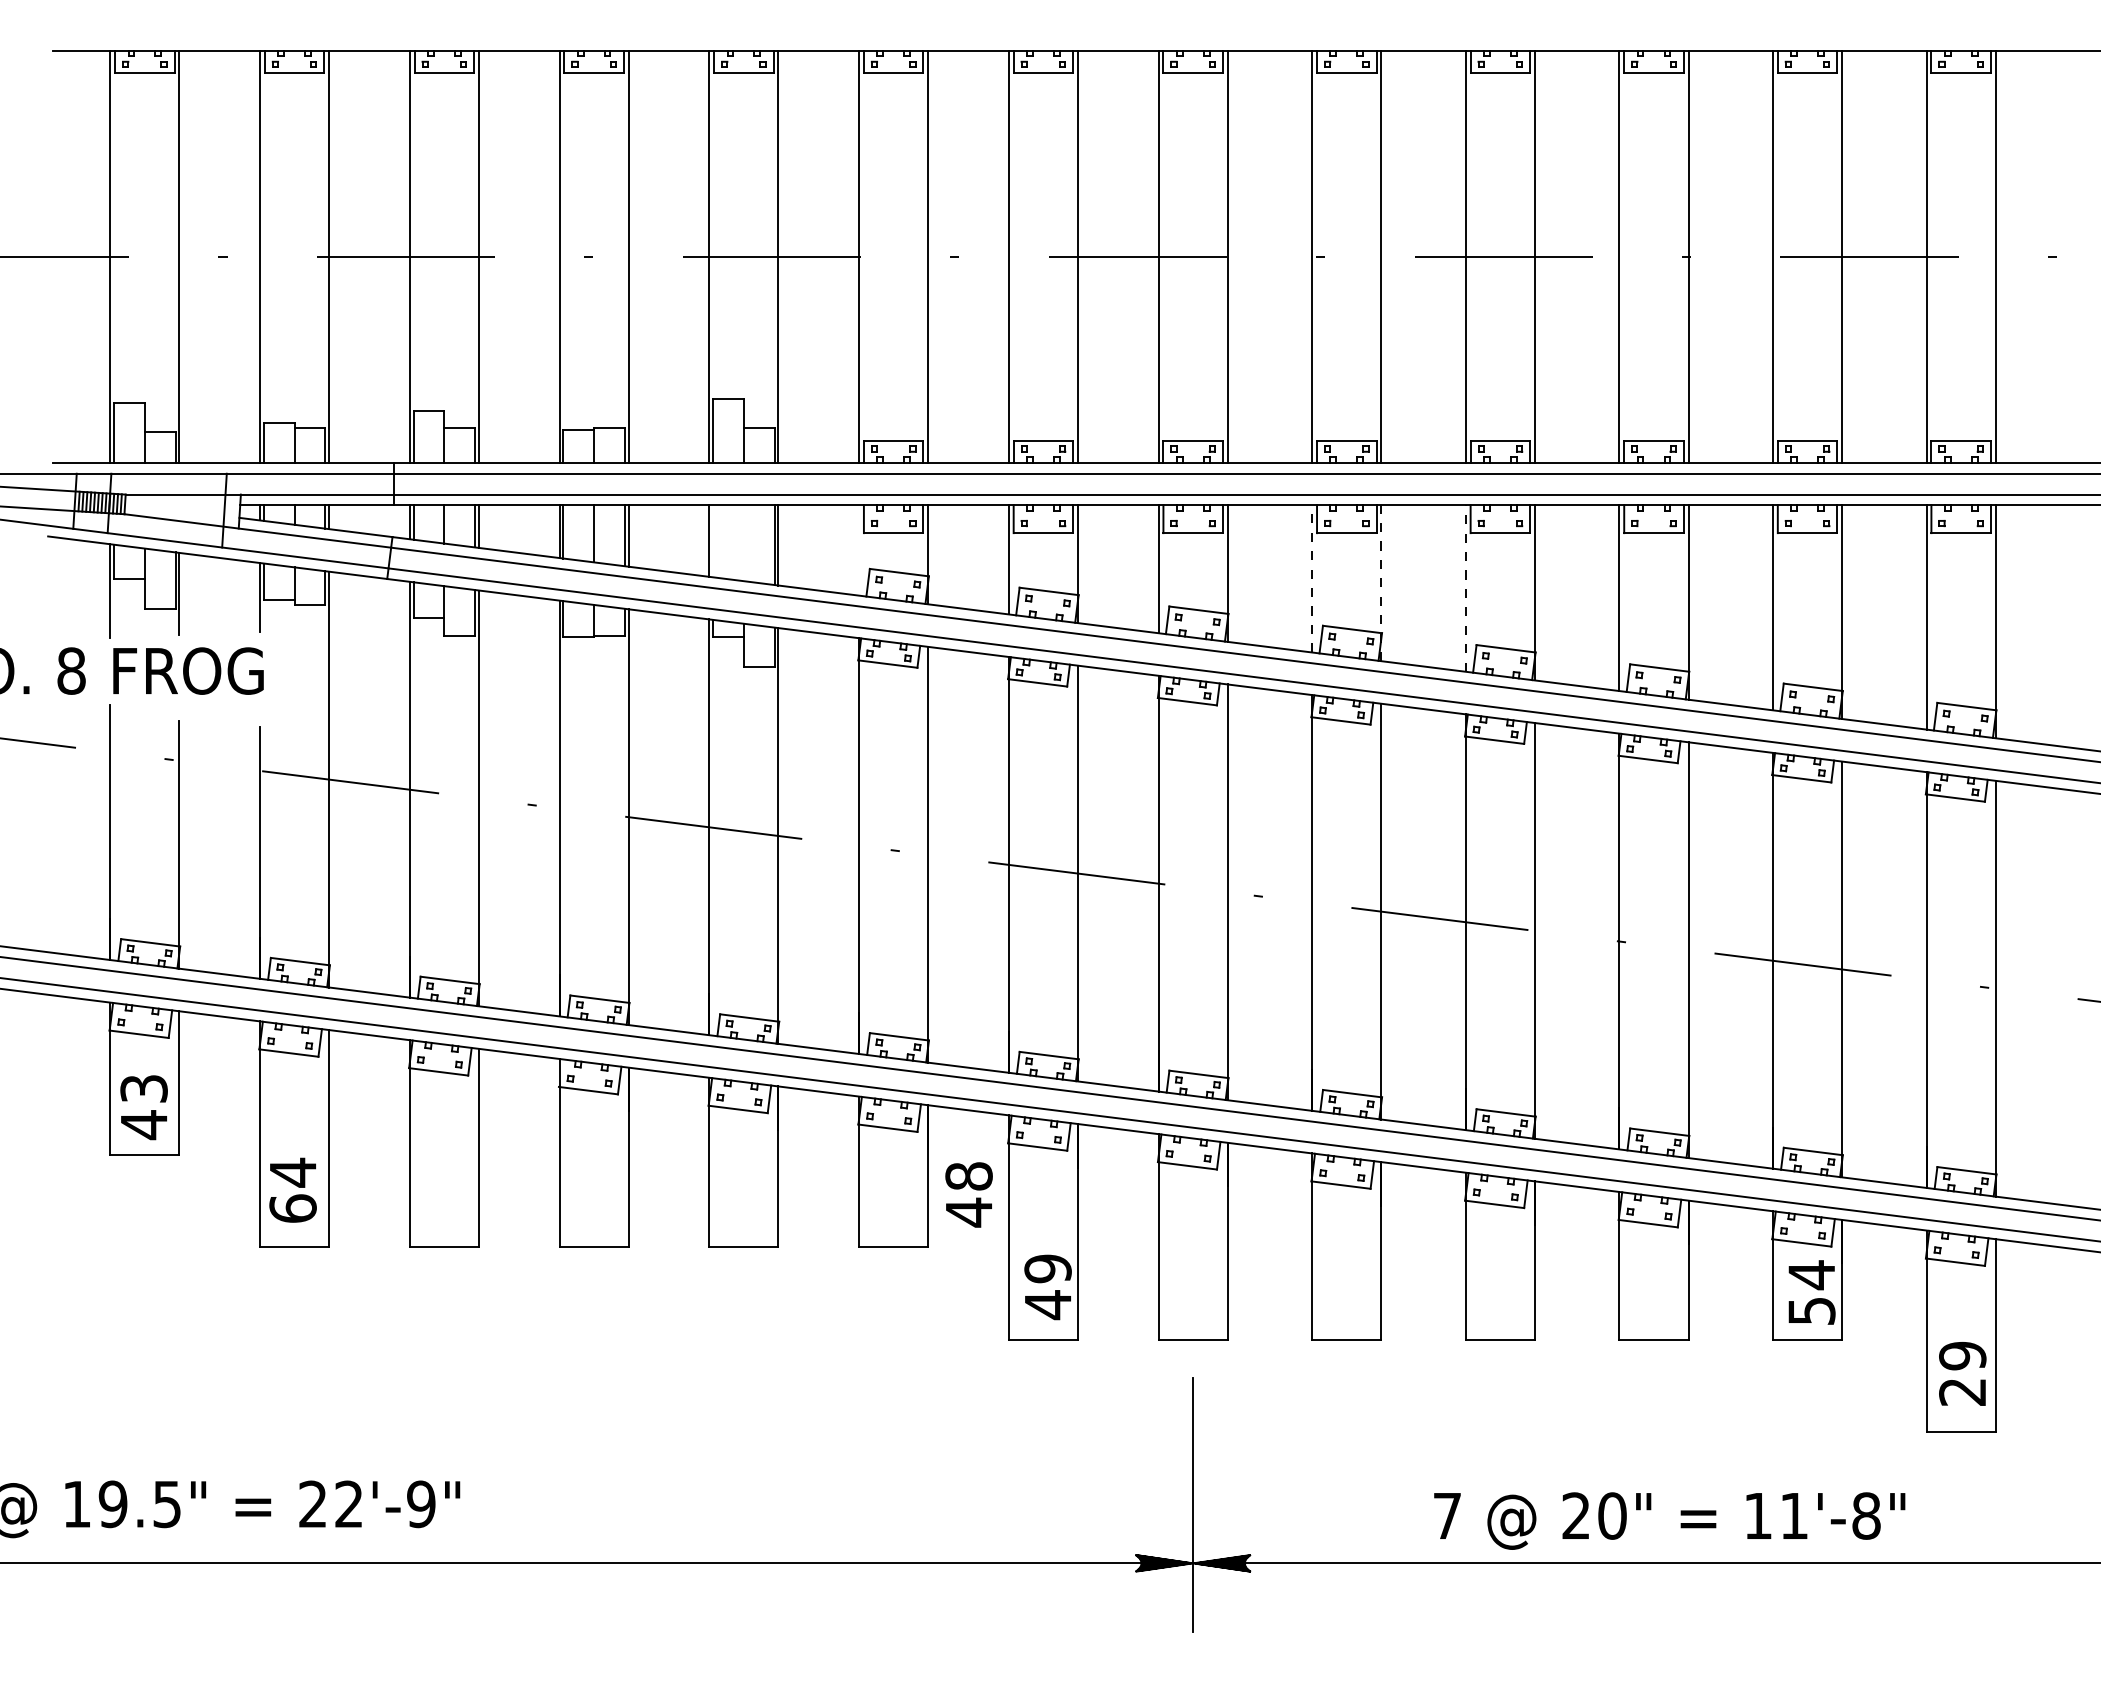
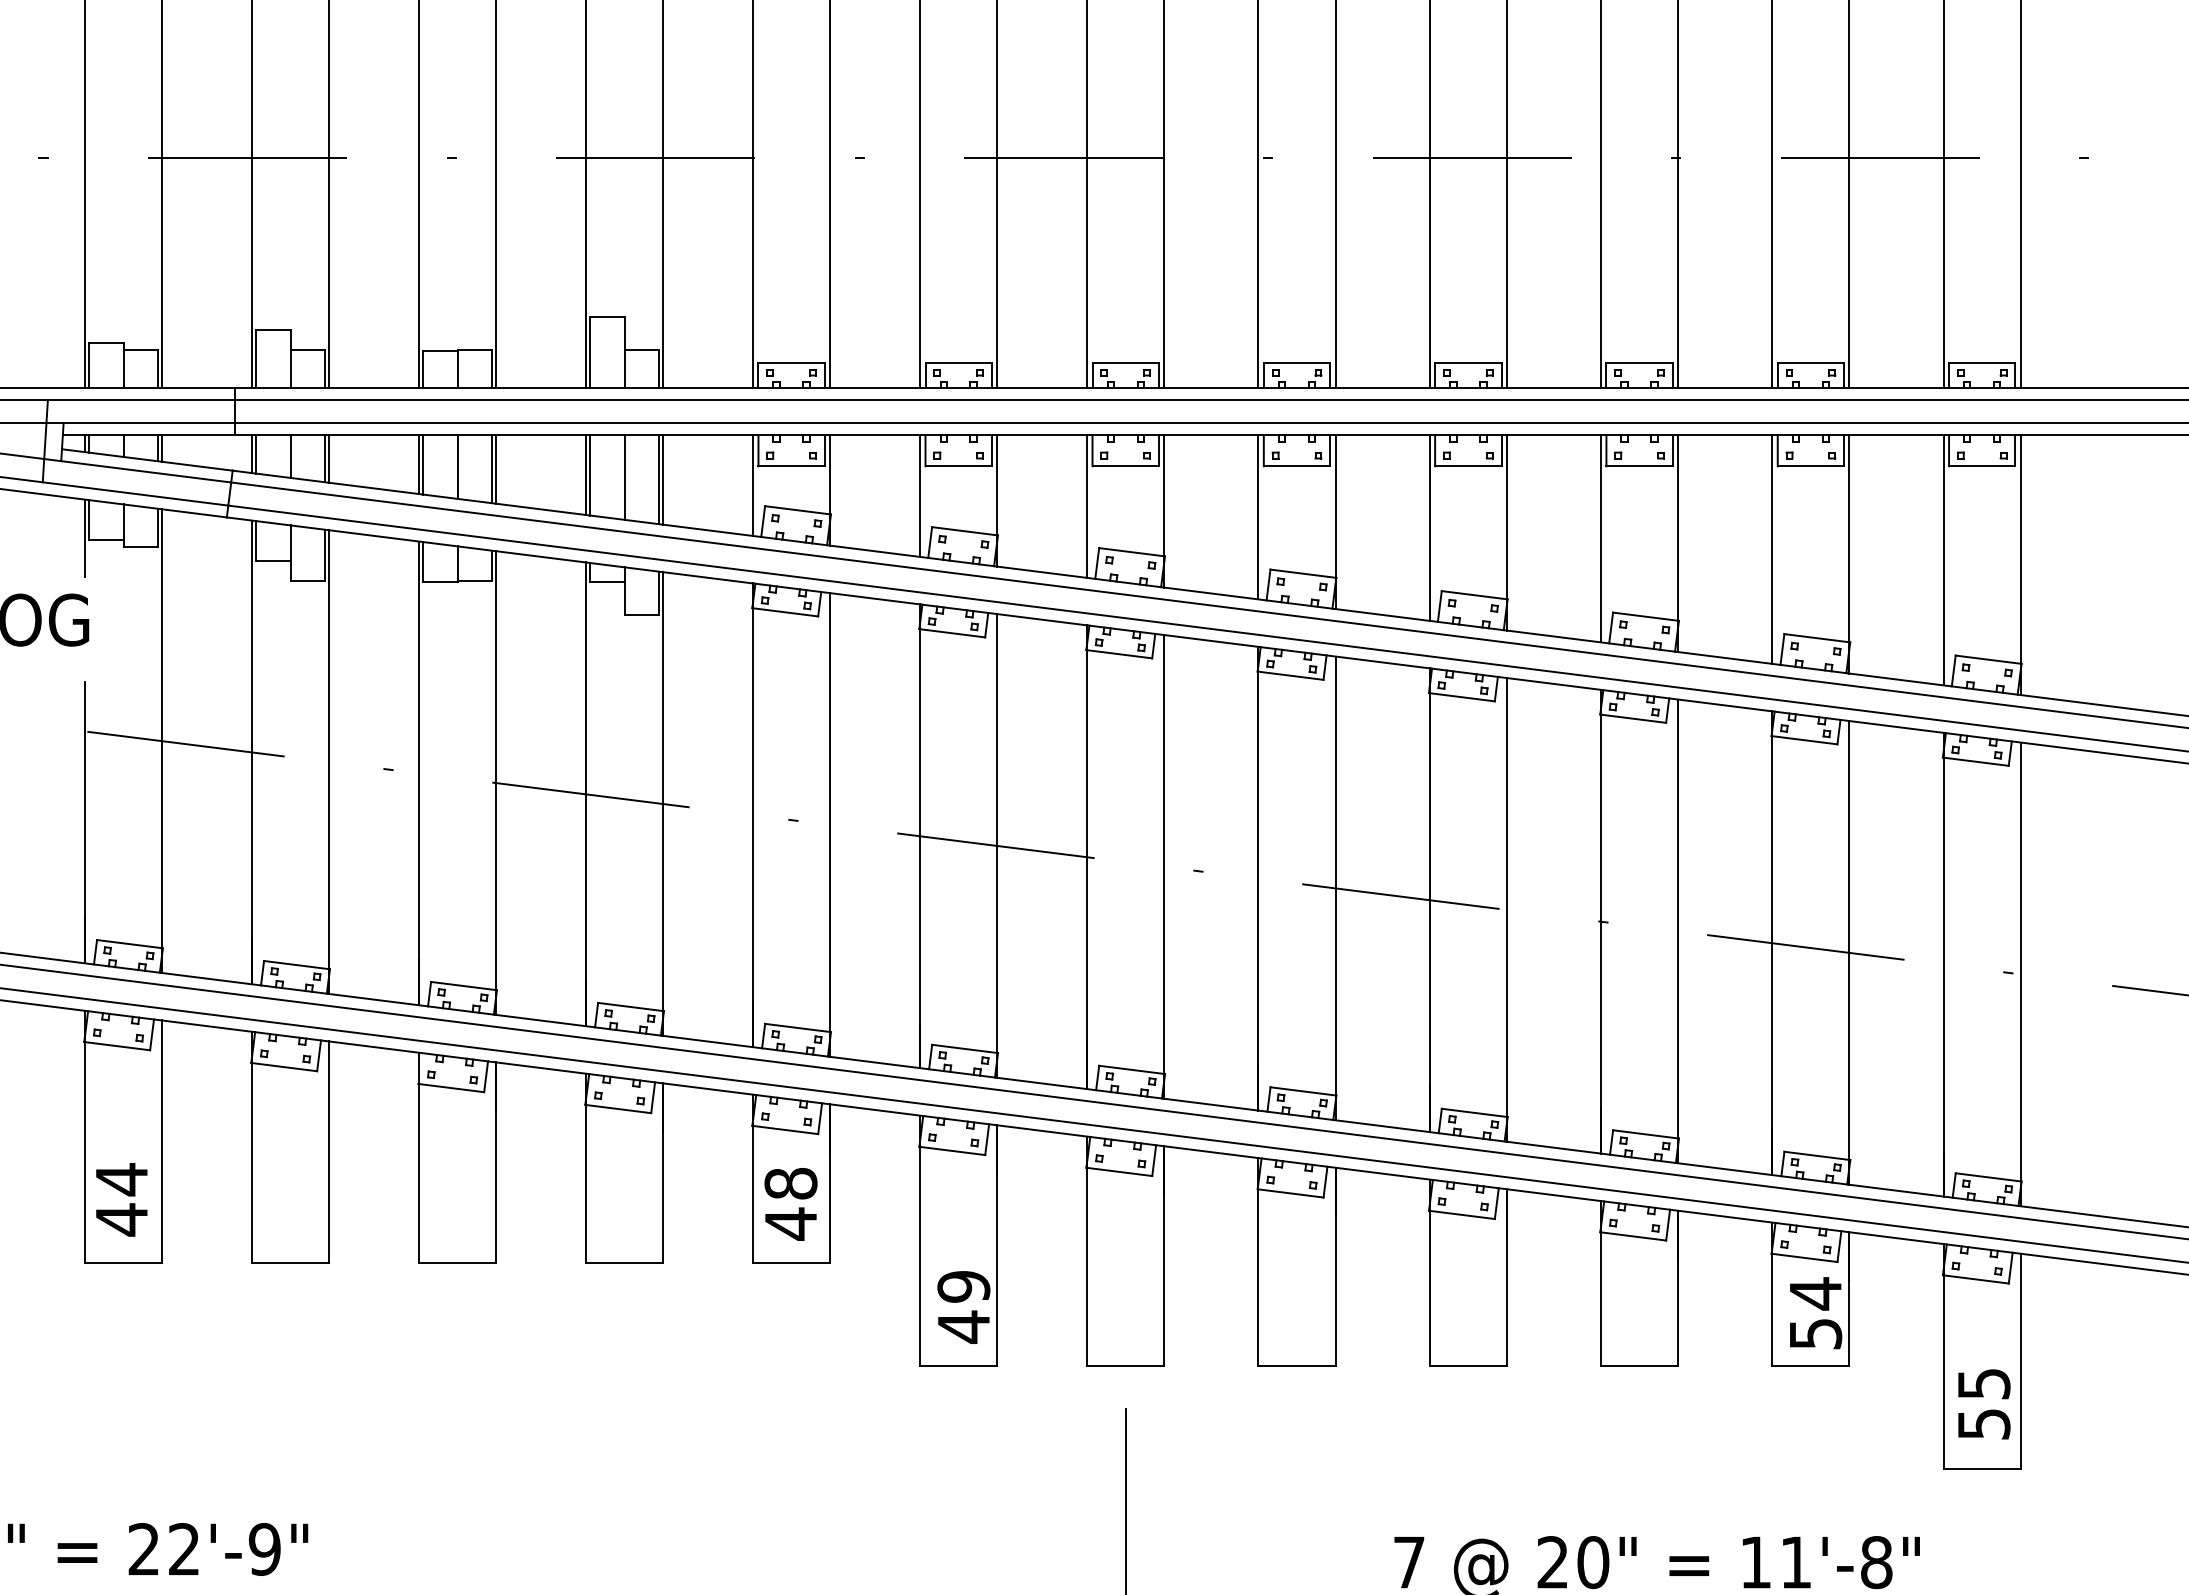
line: (713, 541) -> (590, 475), added
line: (743, 543) -> (624, 477), added
line: (859, 550) -> (753, 485), added
line: (1312, 578) -> (1258, 516), dashed -> solid
line: (1381, 583) -> (1335, 522), dashed -> solid
line: (1465, 588) -> (1429, 528), dashed -> solid
text: (968, 1194) -> (790, 1203), moved
text: (292, 1208) -> (121, 1219), 64 -> 44
text: (1962, 1373) -> (1983, 1403), 29 -> 55

